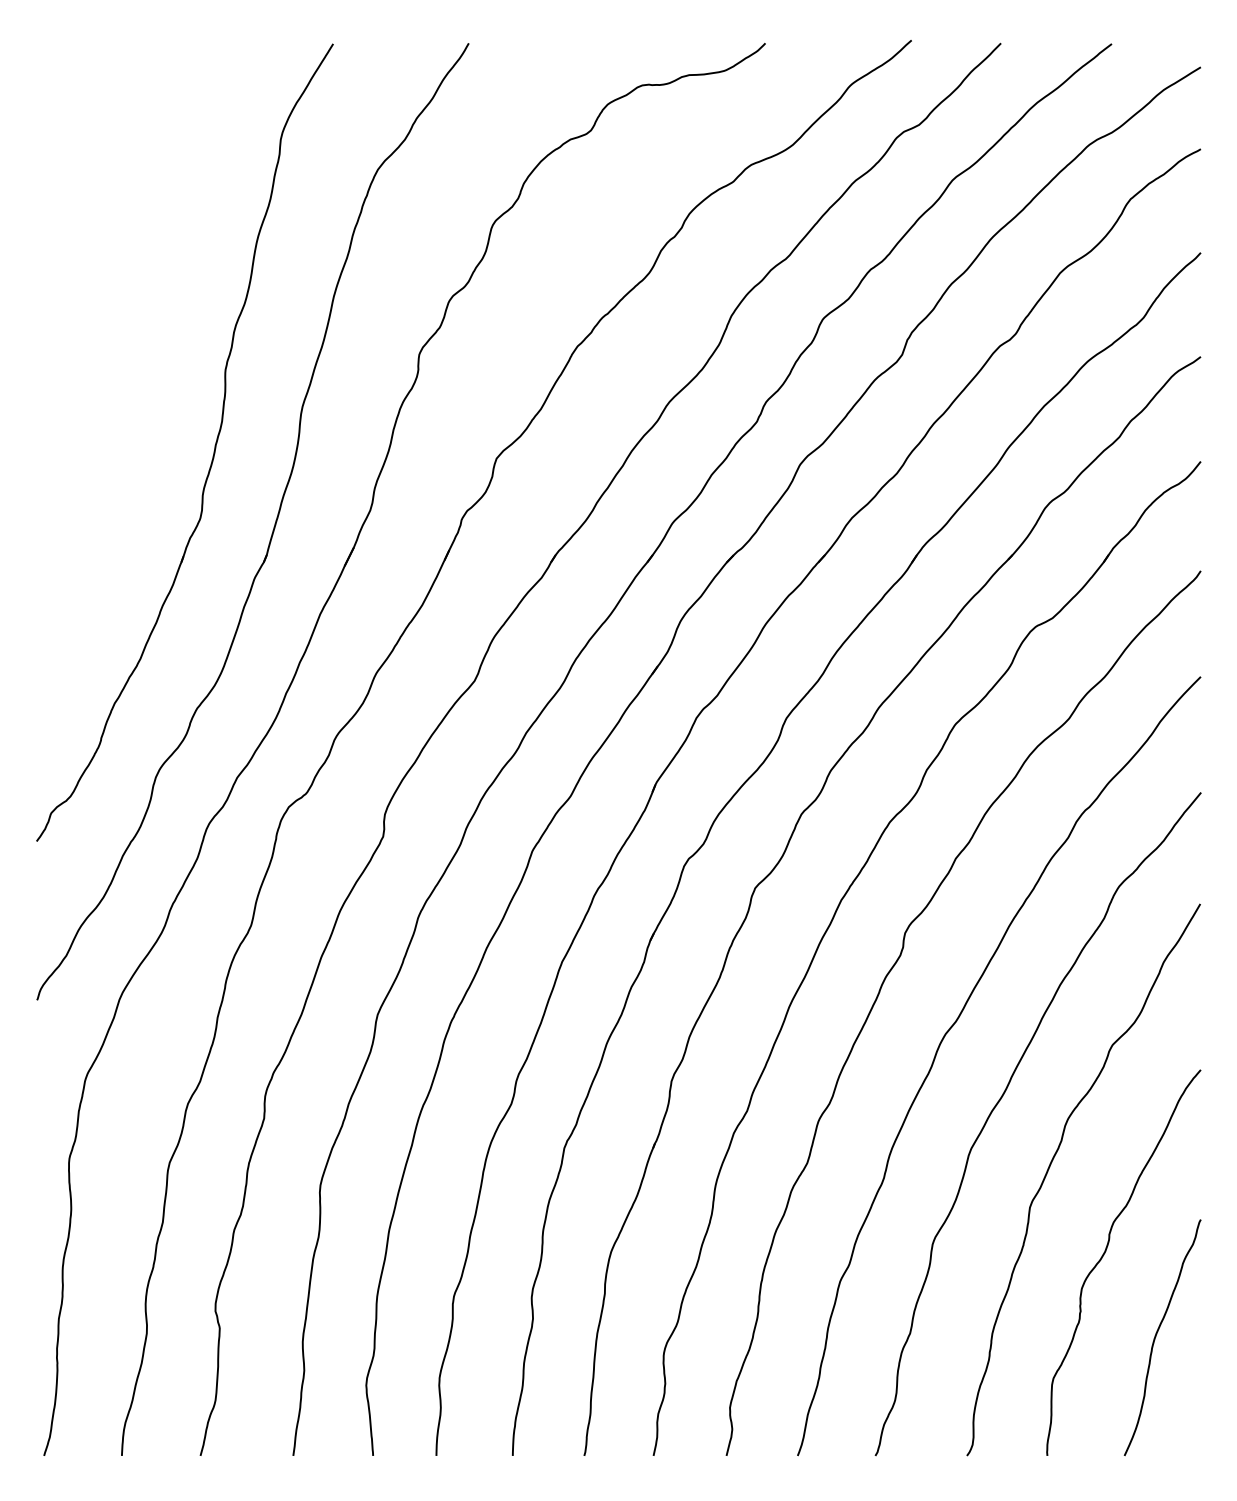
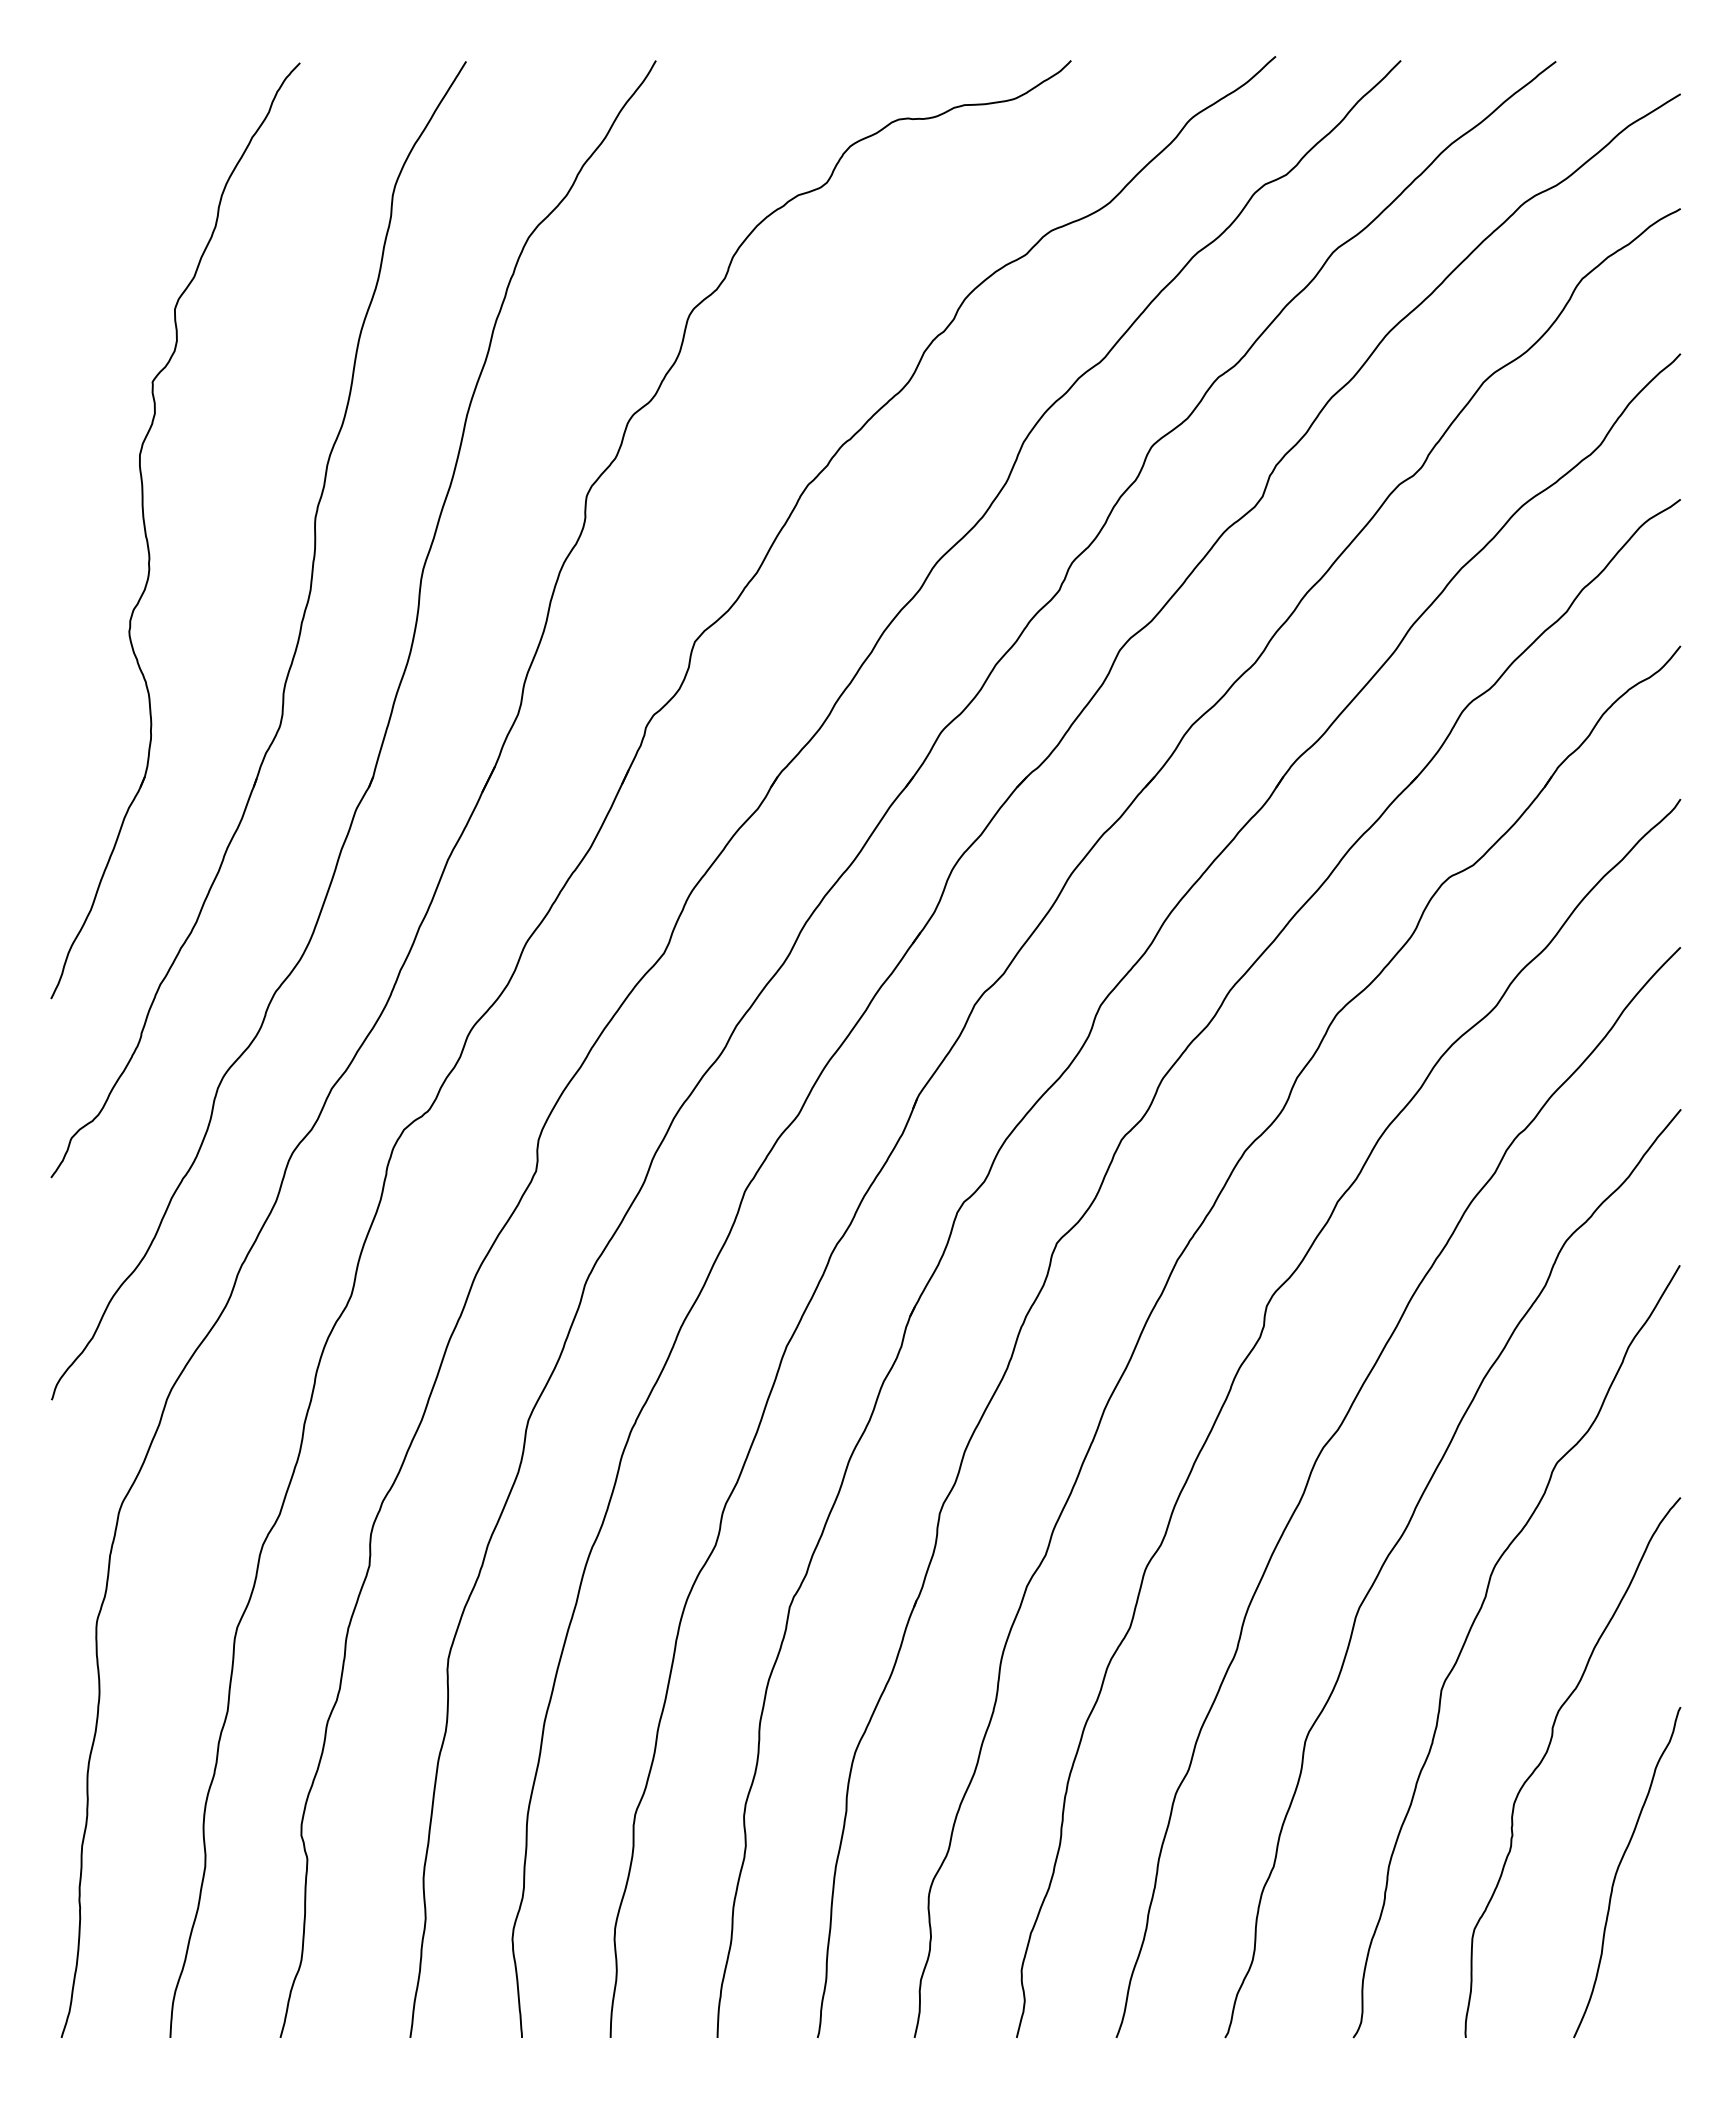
part: (106, 386) -> (148, 540), added

